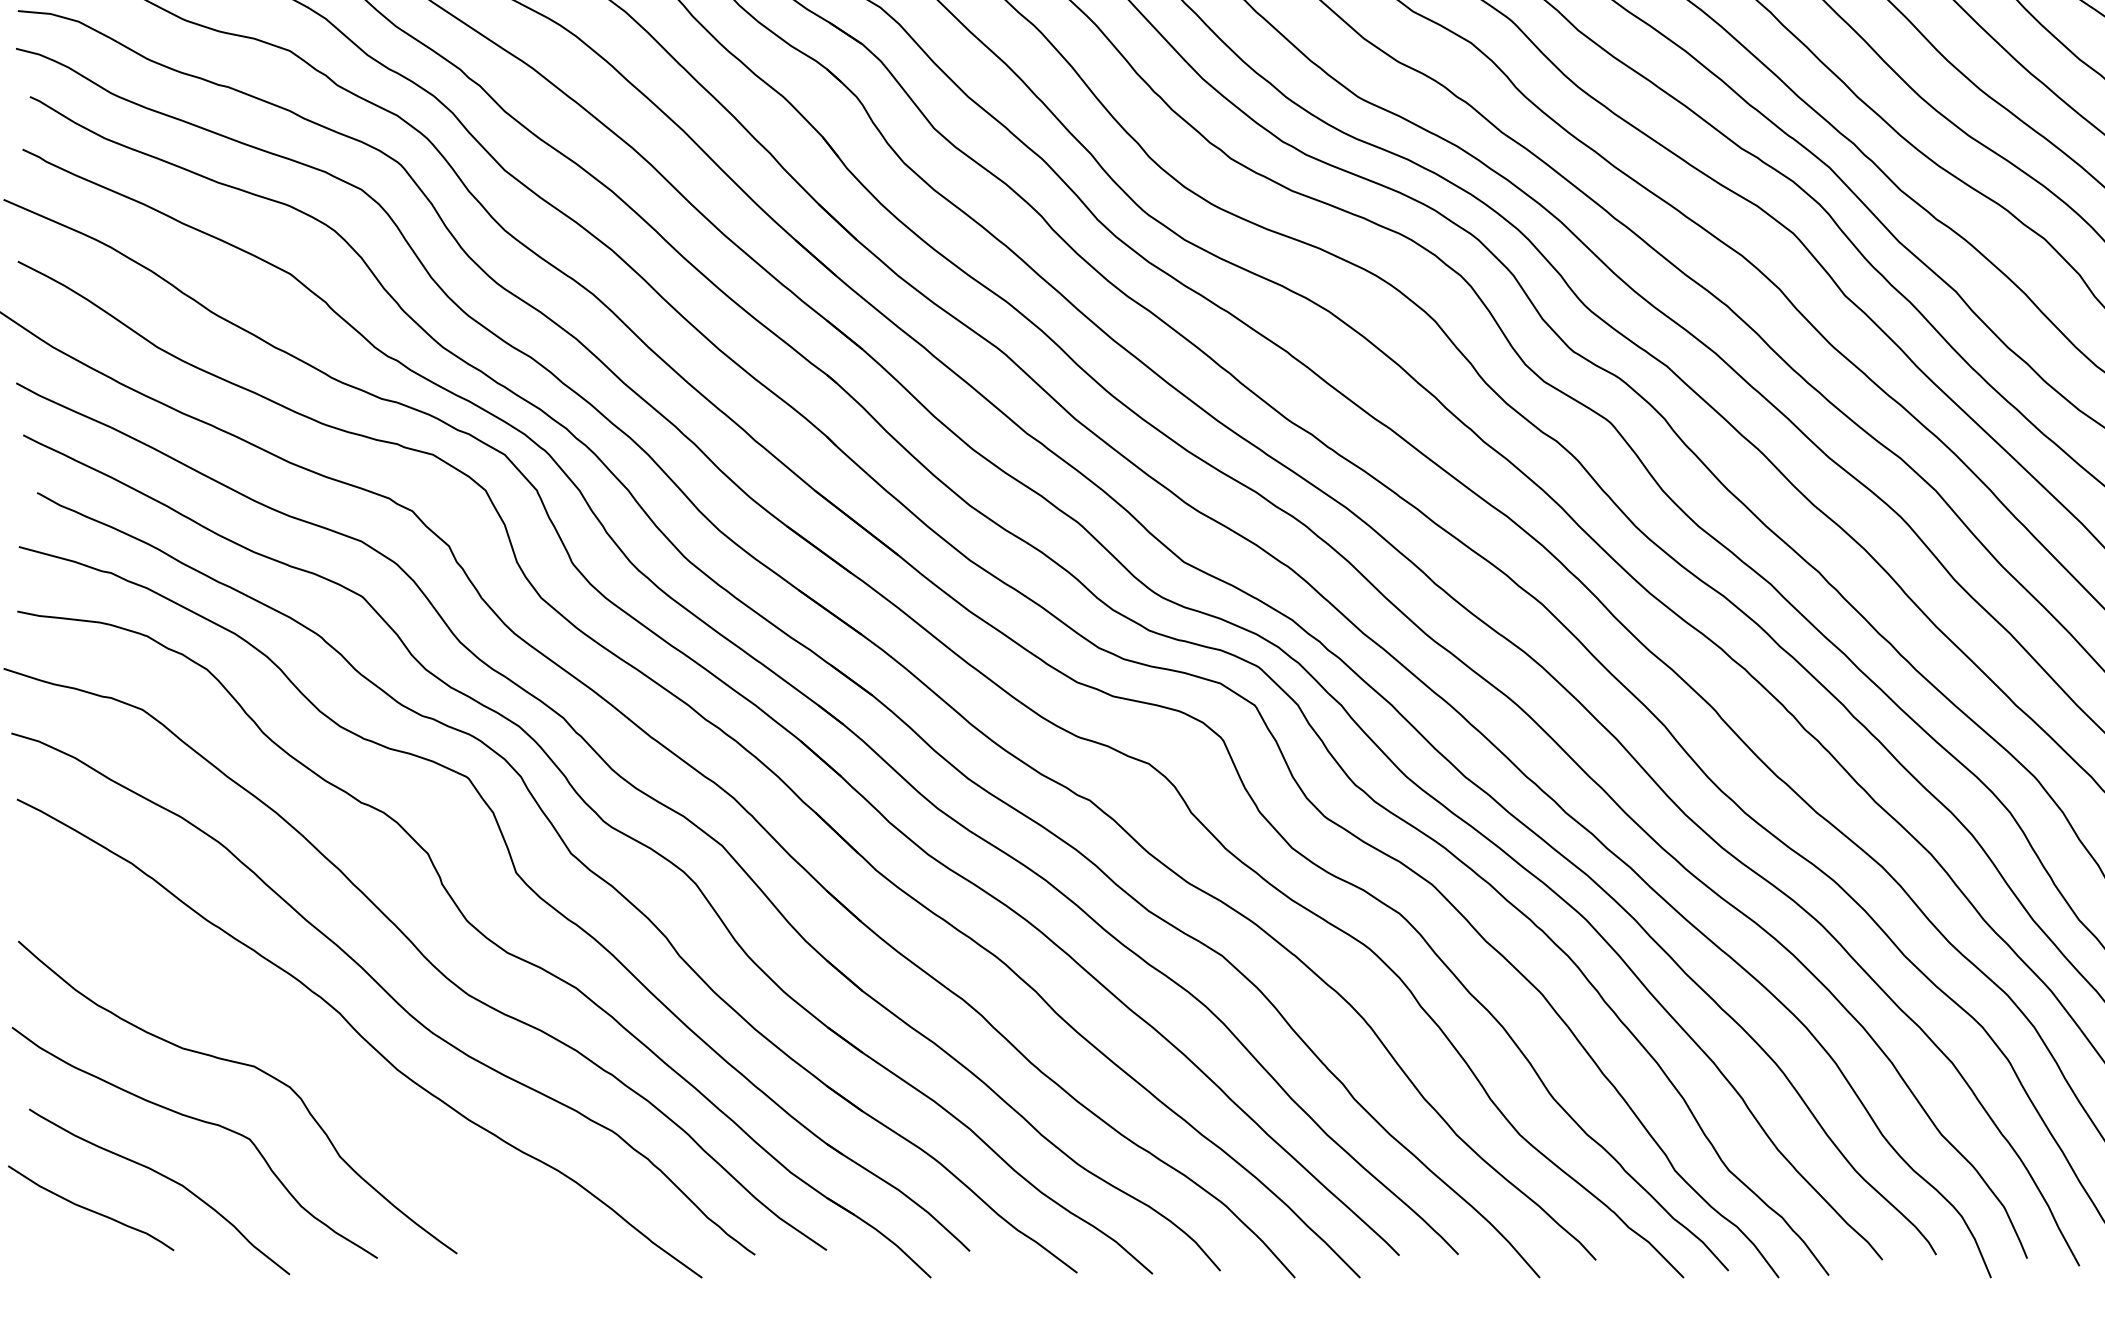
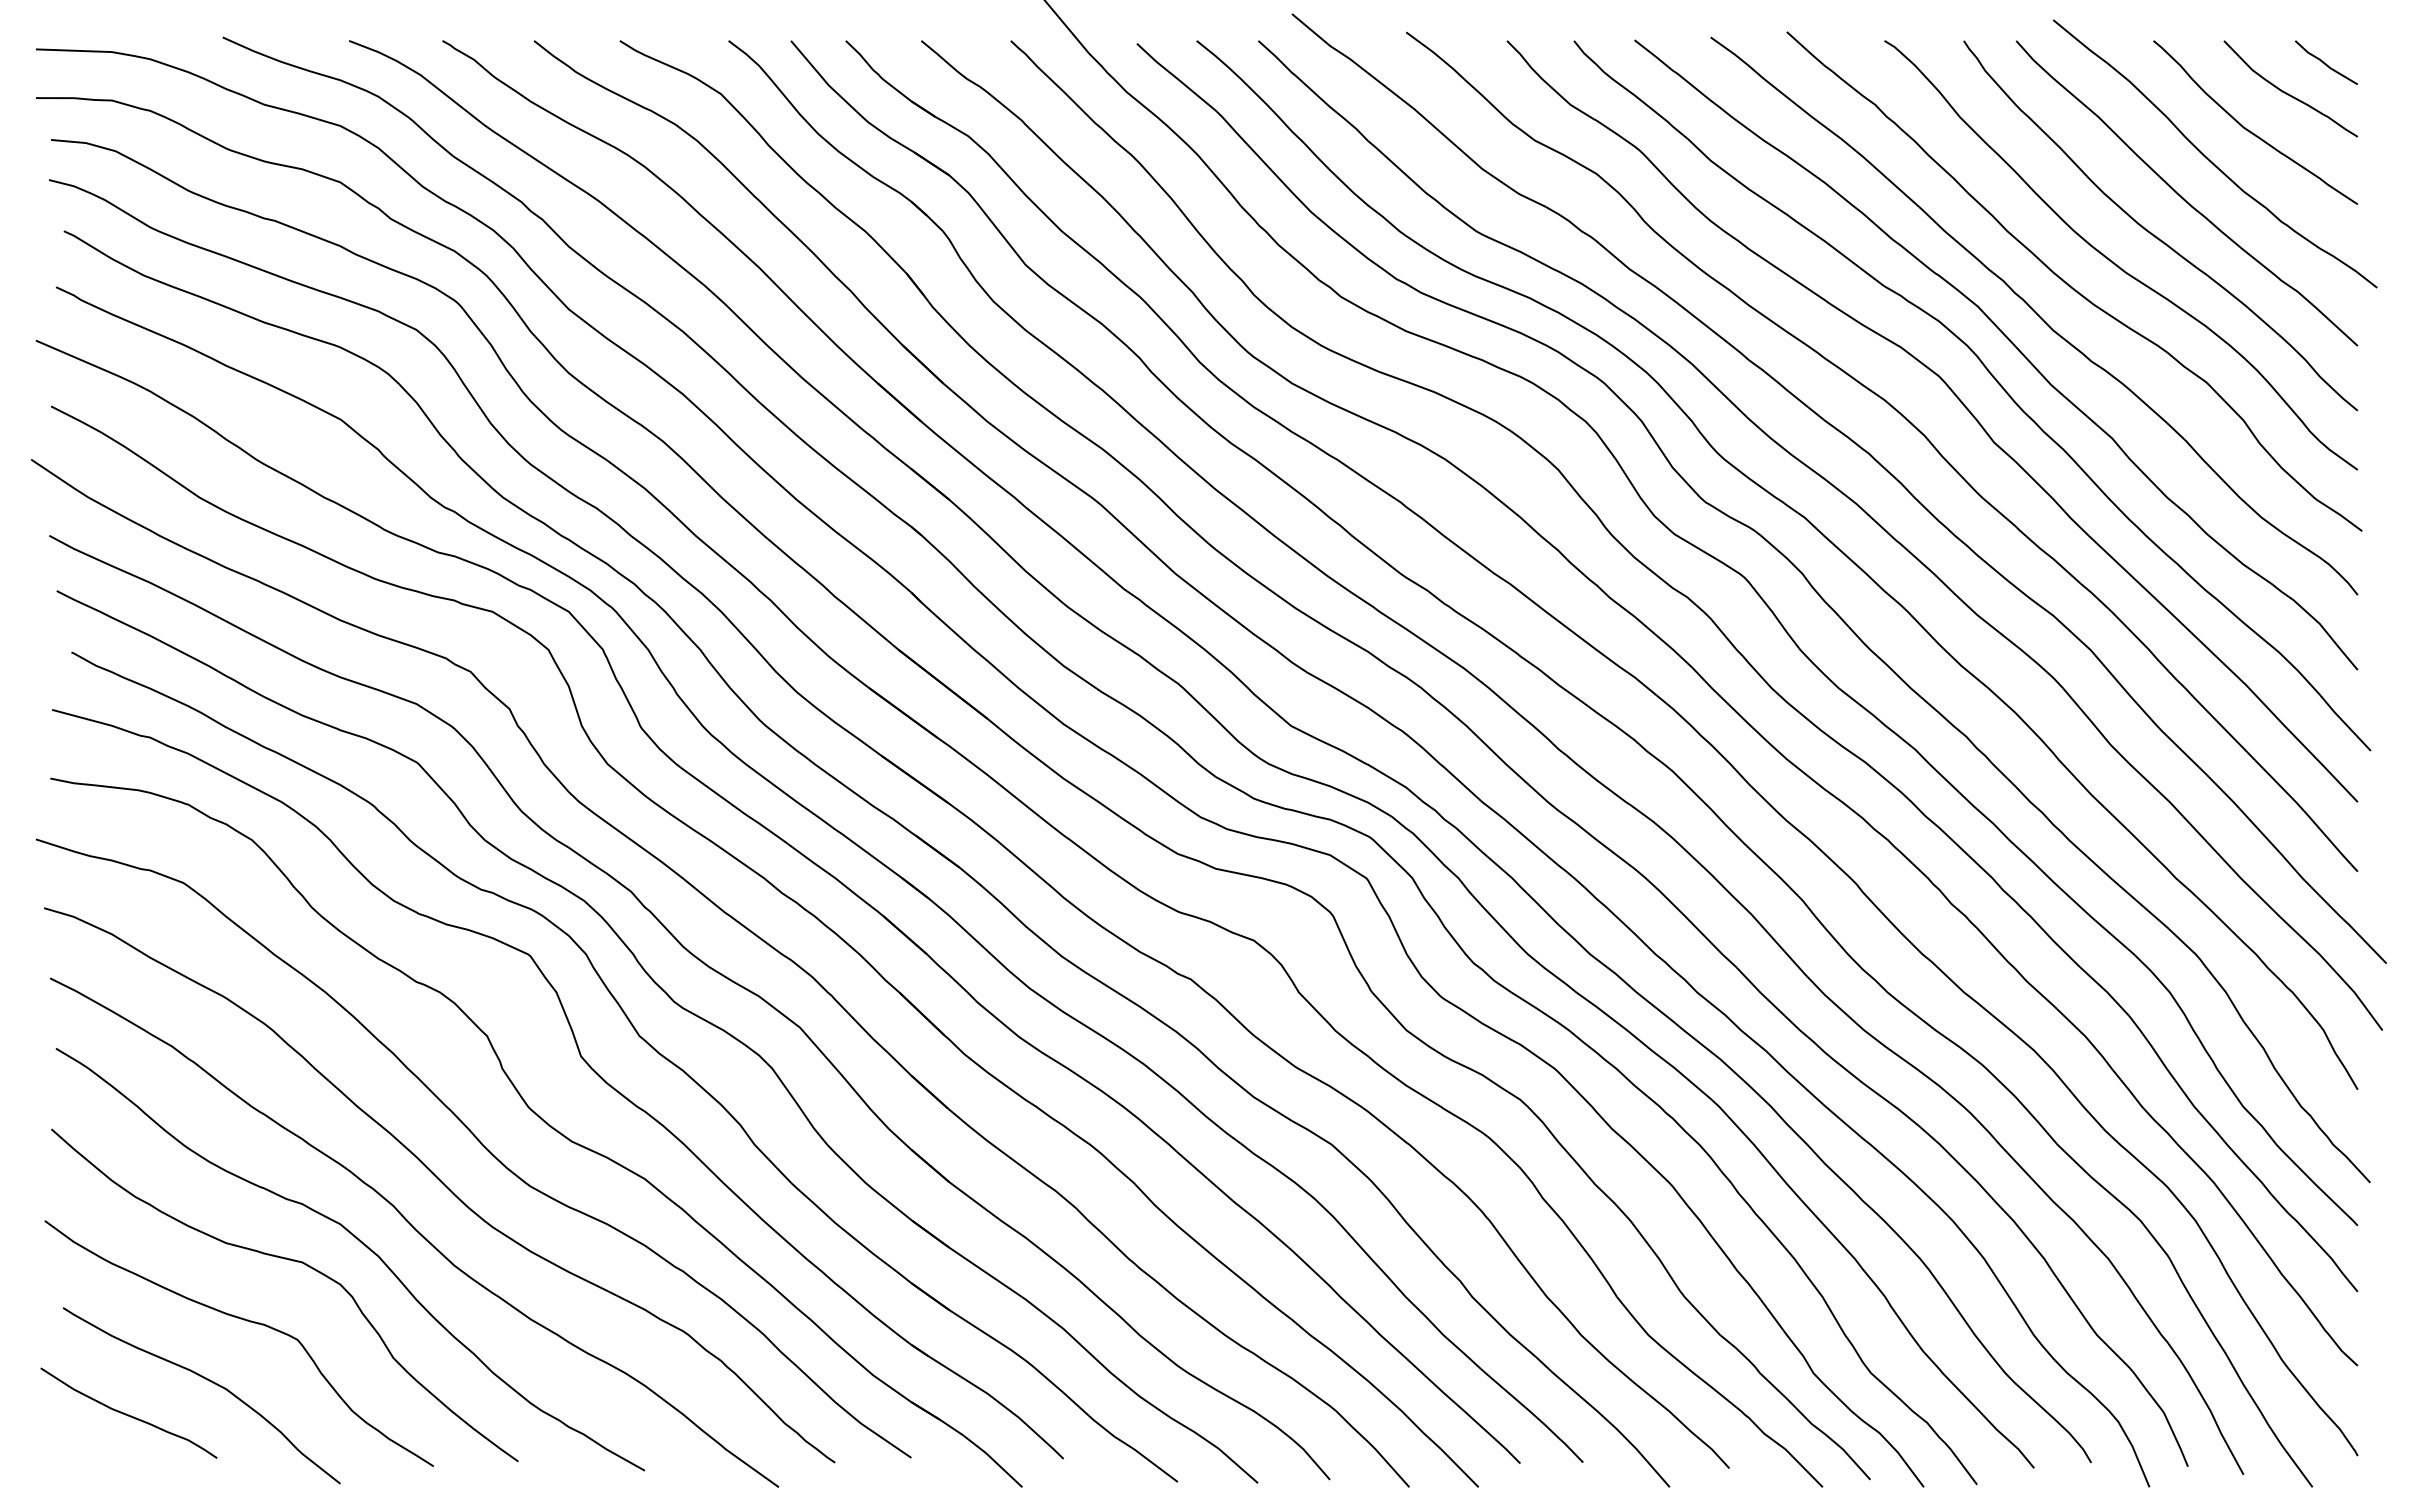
curve: (310, 1049) -> (362, 1244), added

